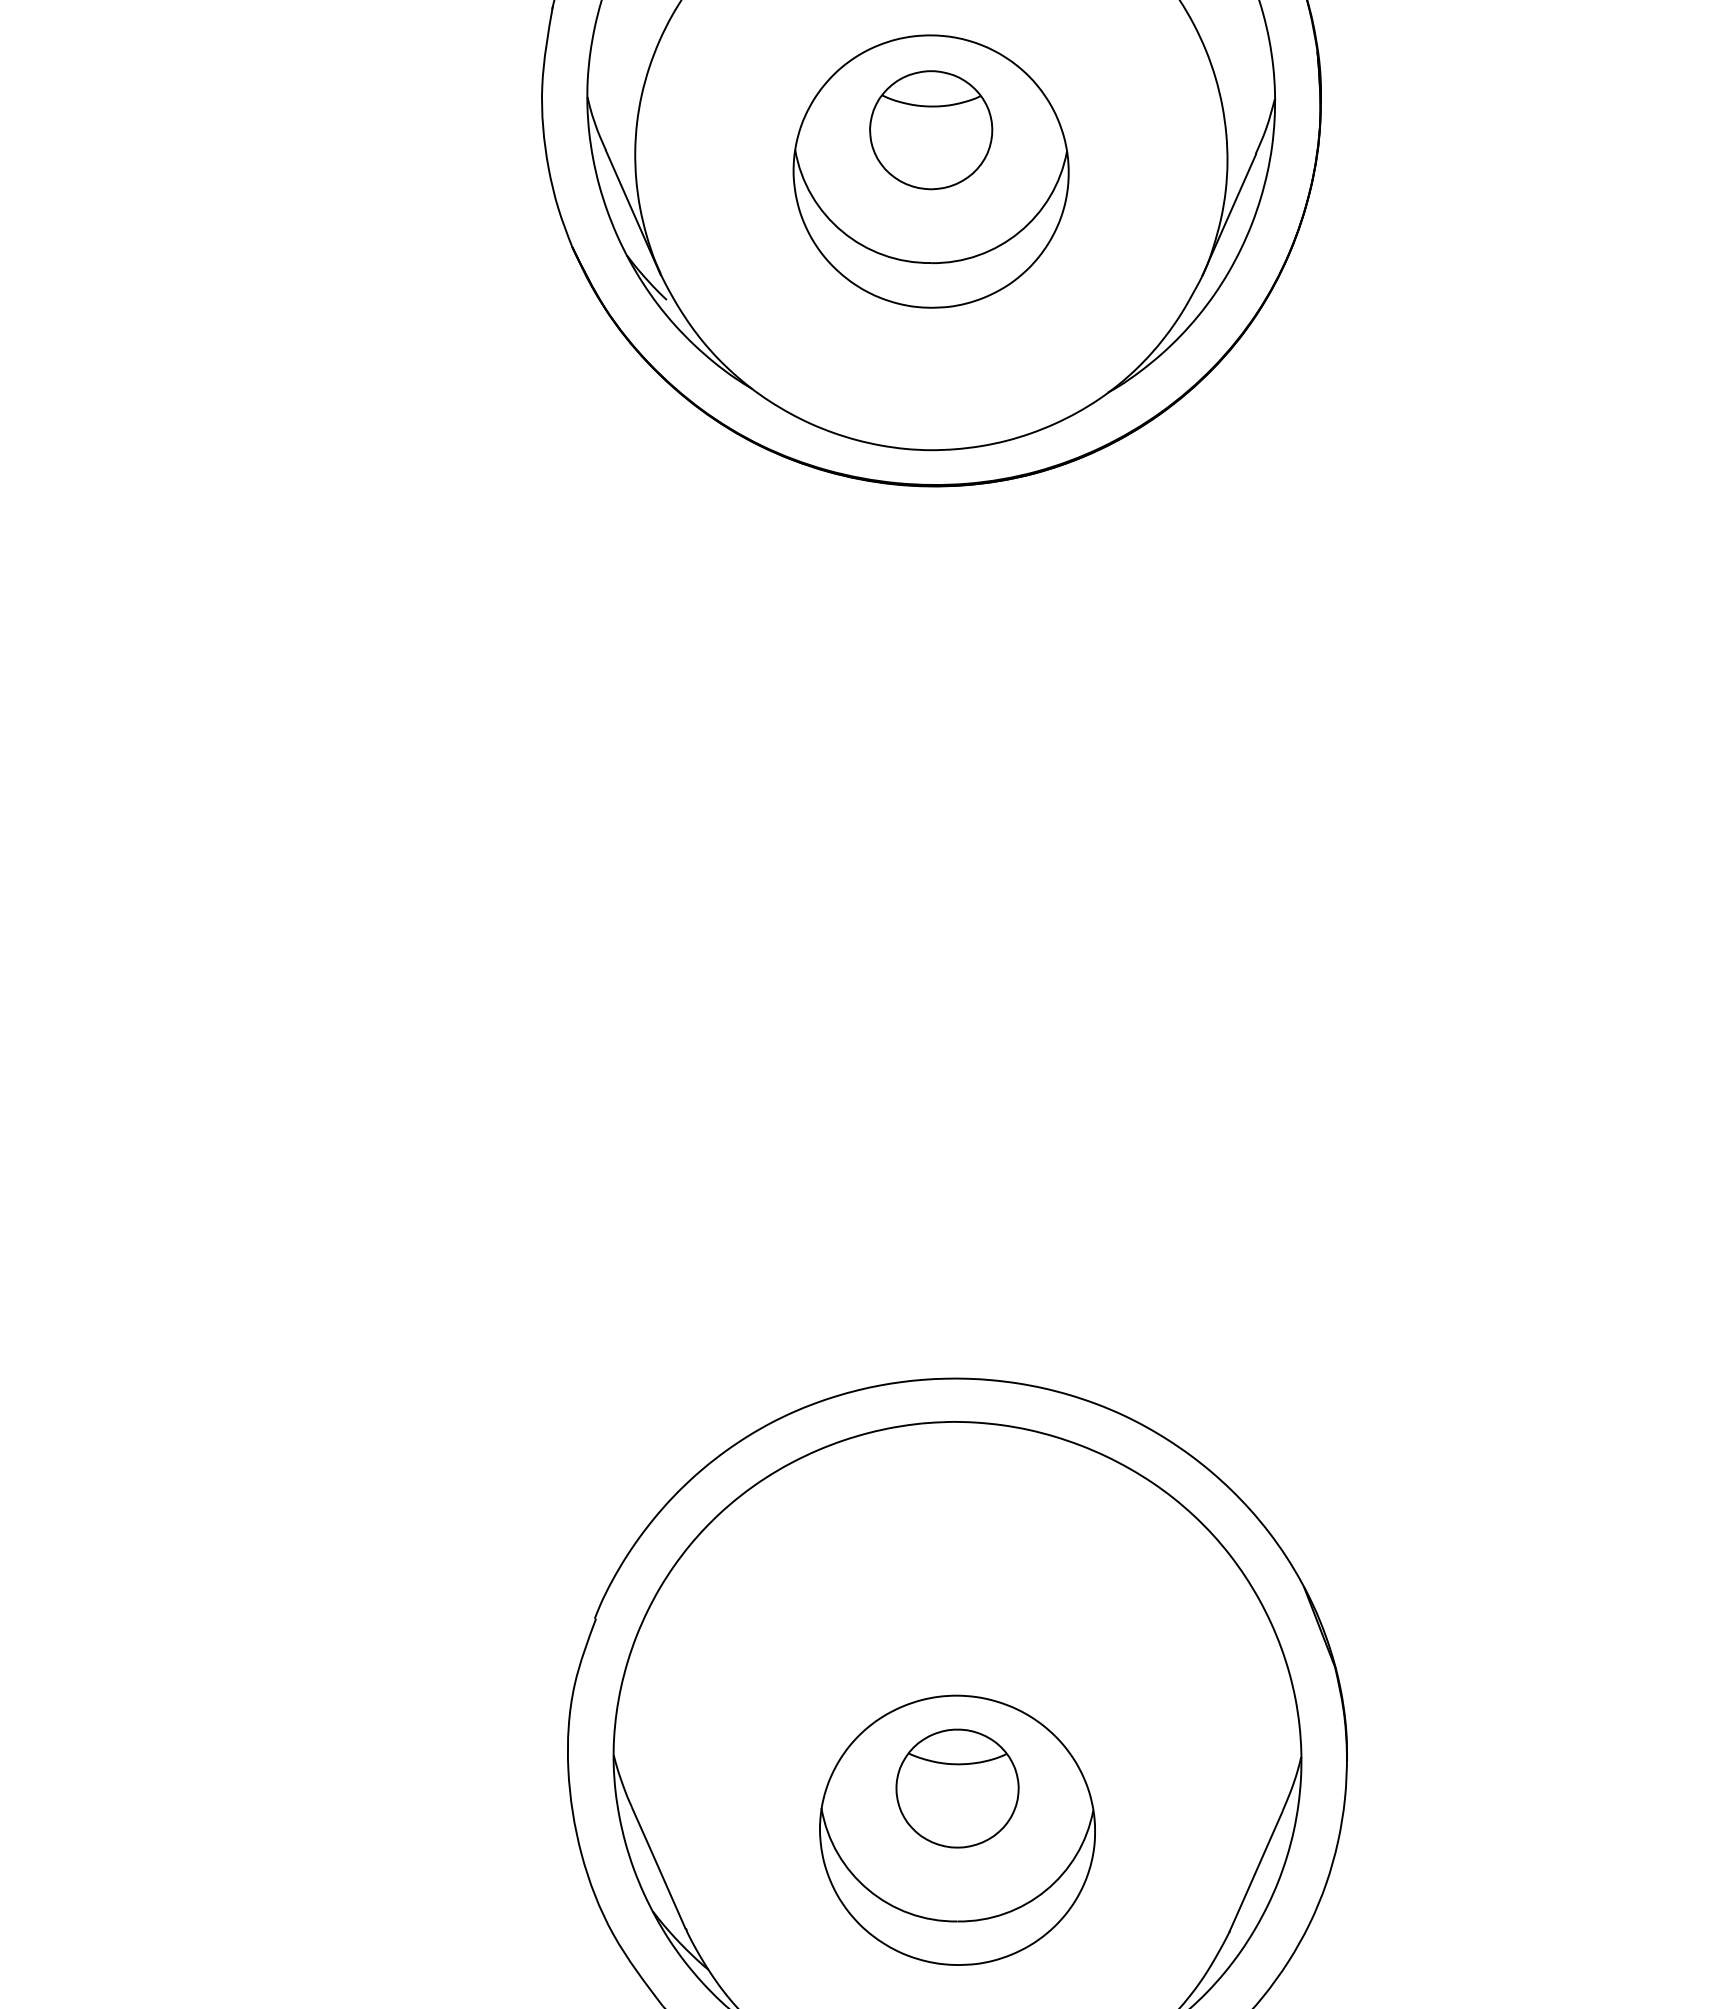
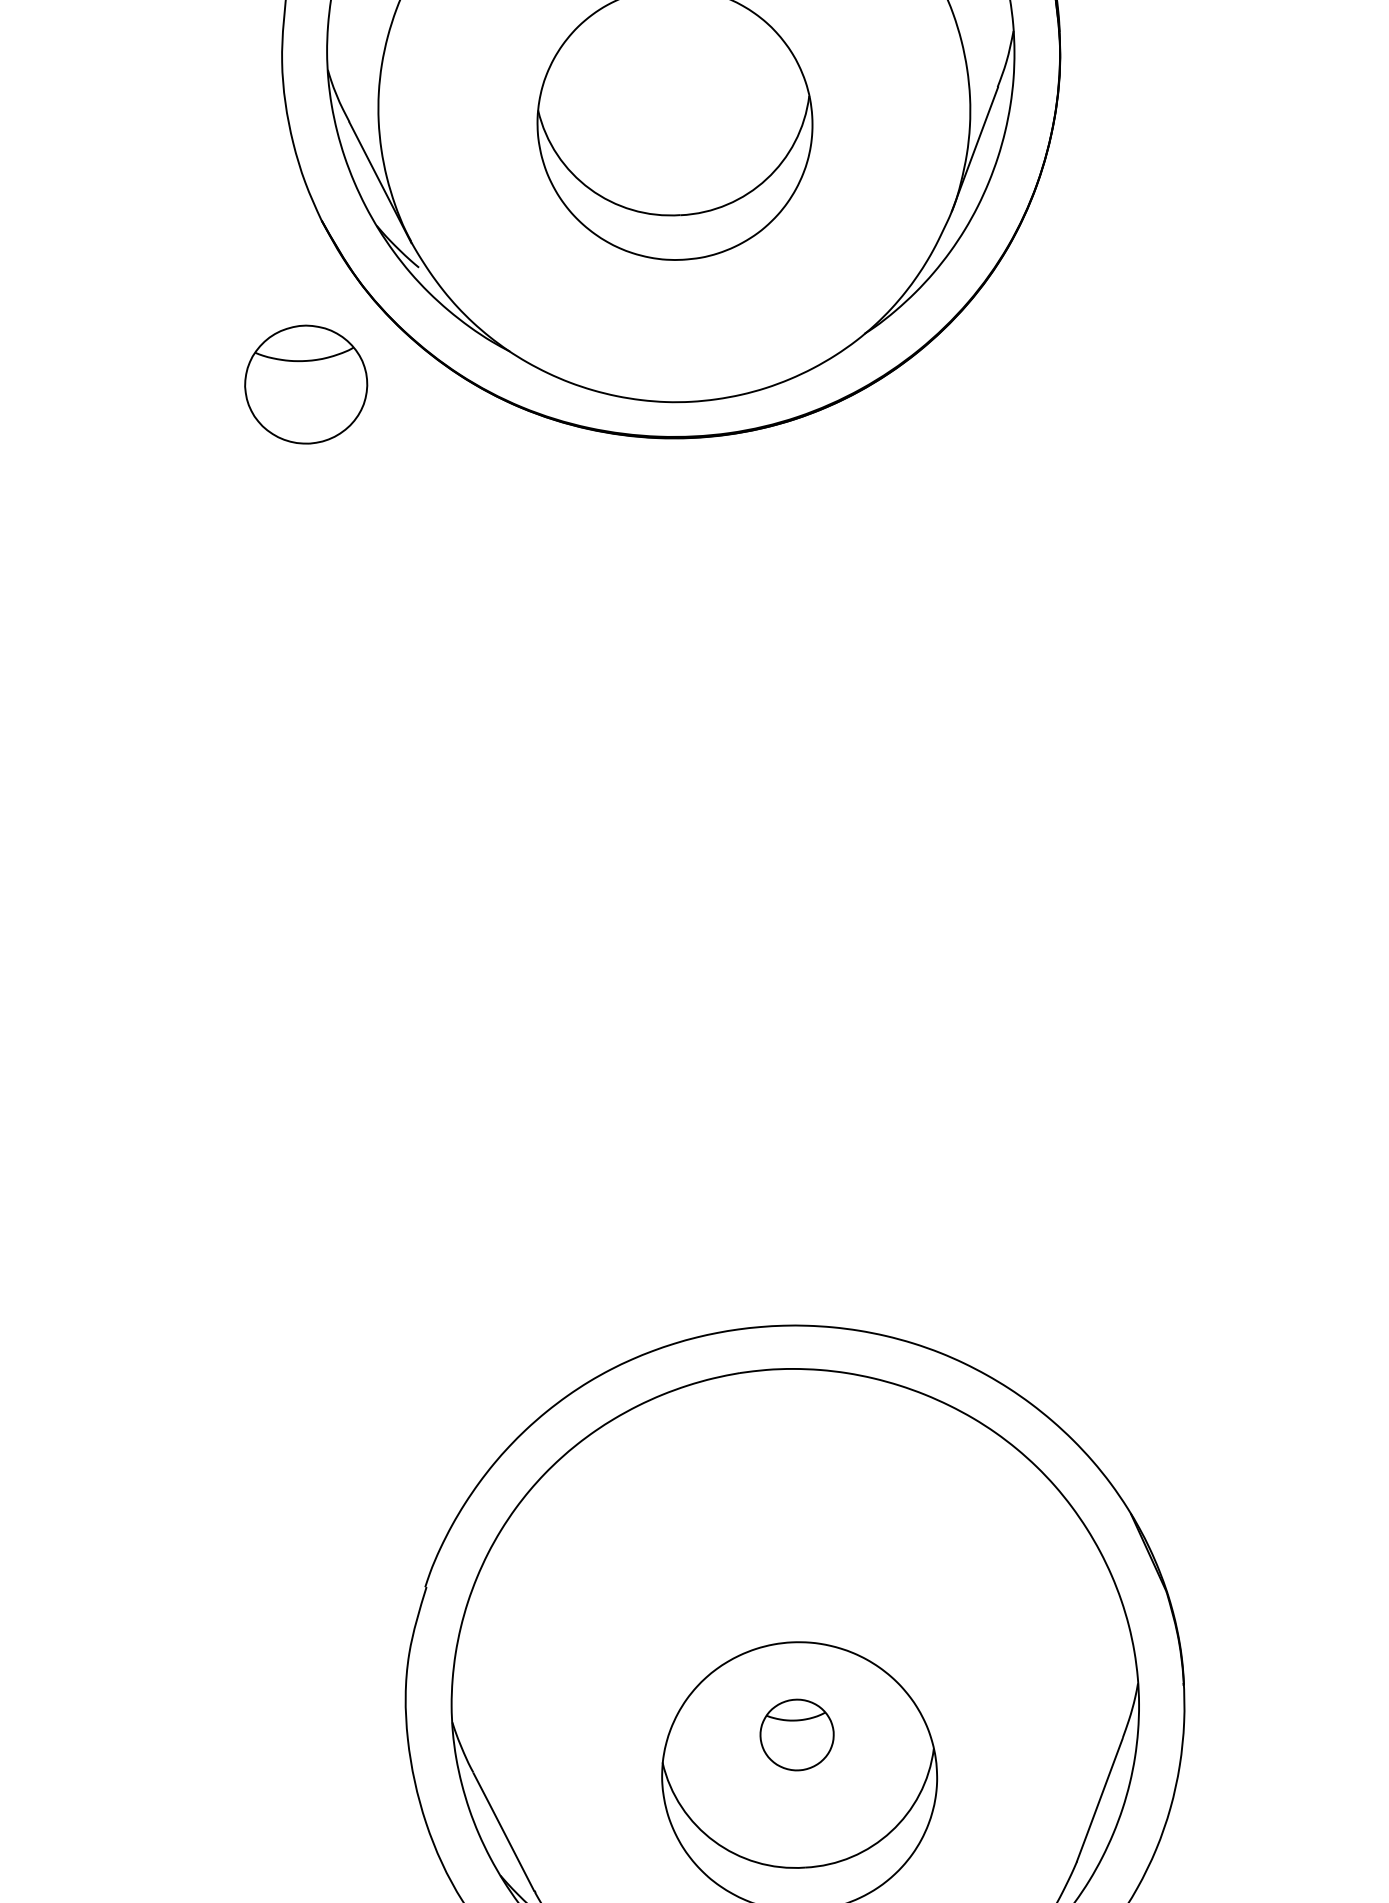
part: (931, 130) -> (306, 384), moved
part: (957, 1788) -> (797, 1734), size x0.6

